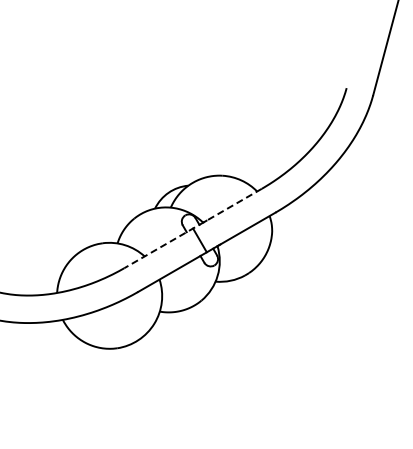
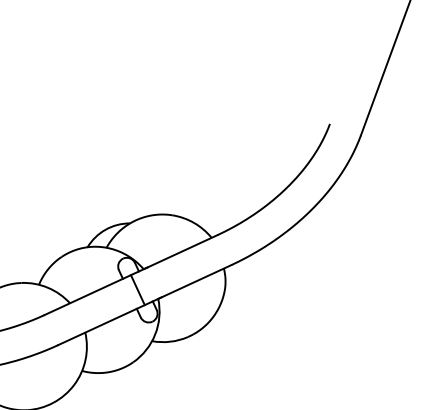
line: (192, 228) -> (130, 275), dashed -> solid

